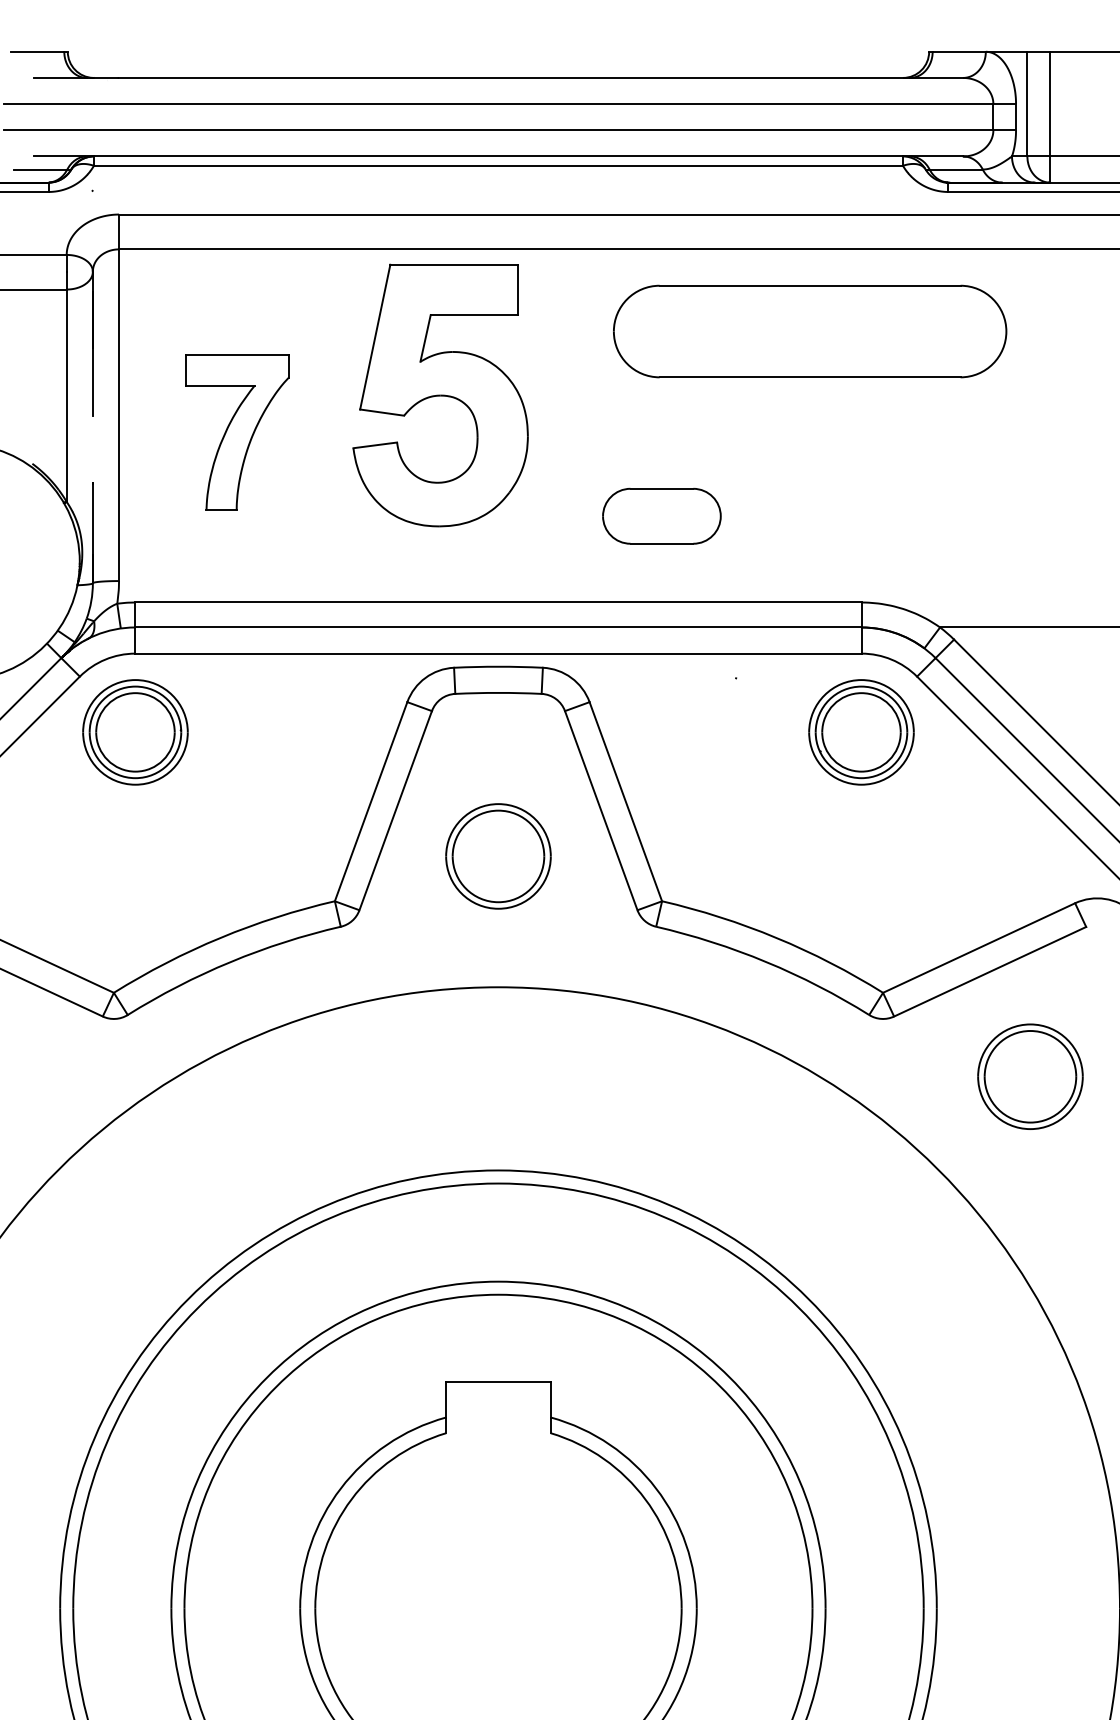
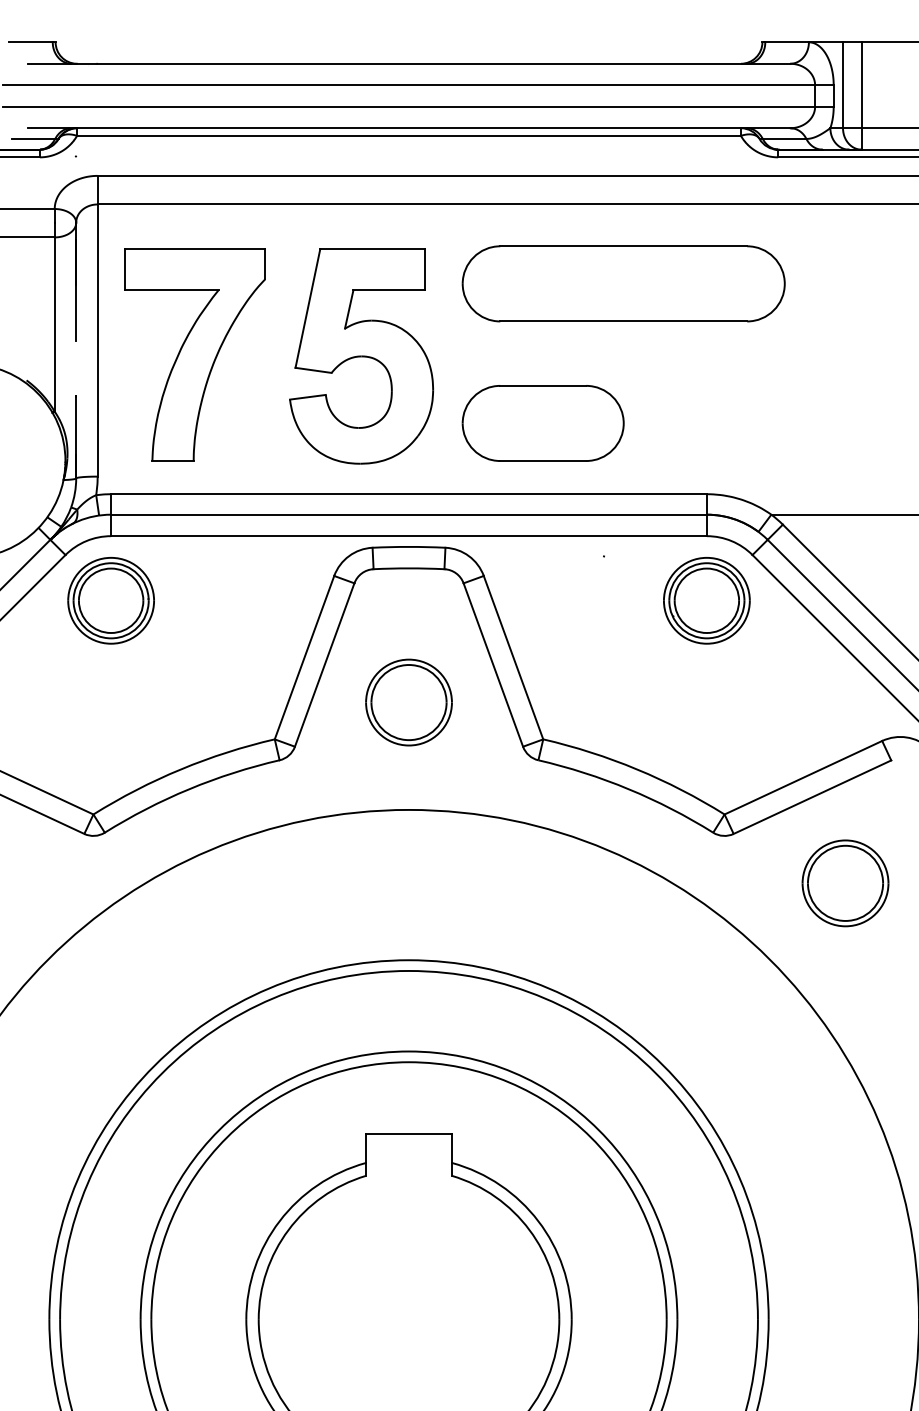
part: (809, 331) -> (623, 283), moved
part: (440, 395) -> (361, 356), moved
part: (237, 432) -> (194, 354), size x1.67
part: (661, 516) -> (542, 423), size x1.67

